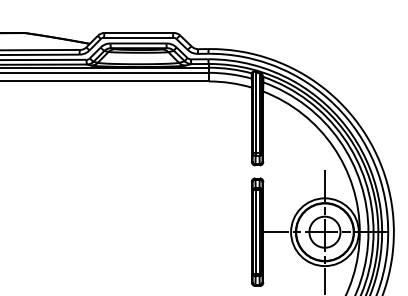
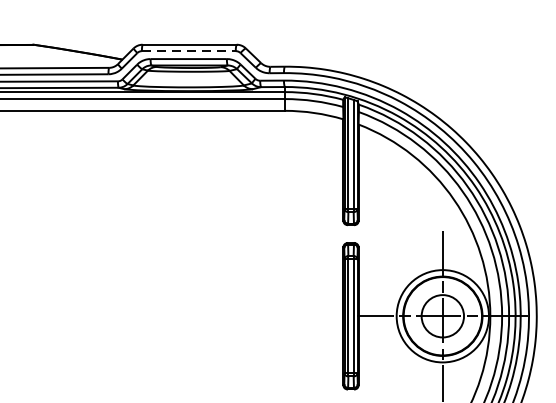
line: (139, 37) -> (190, 50), solid -> dashed

